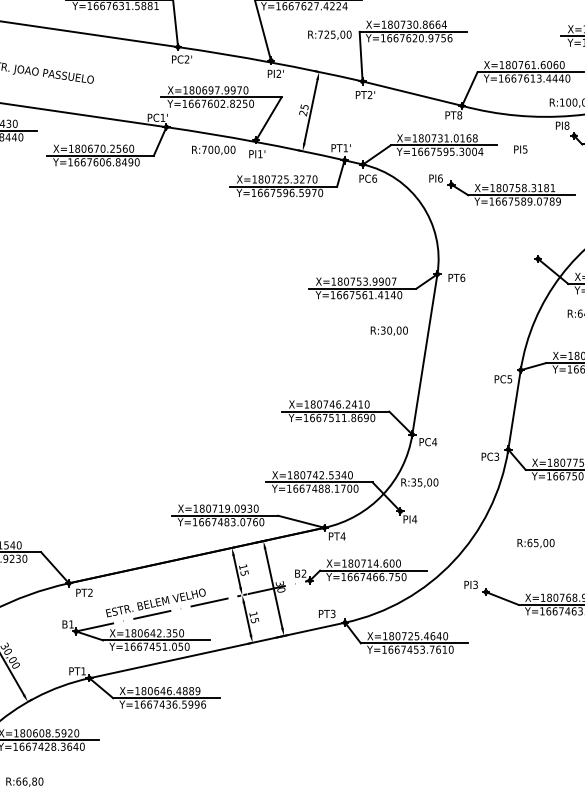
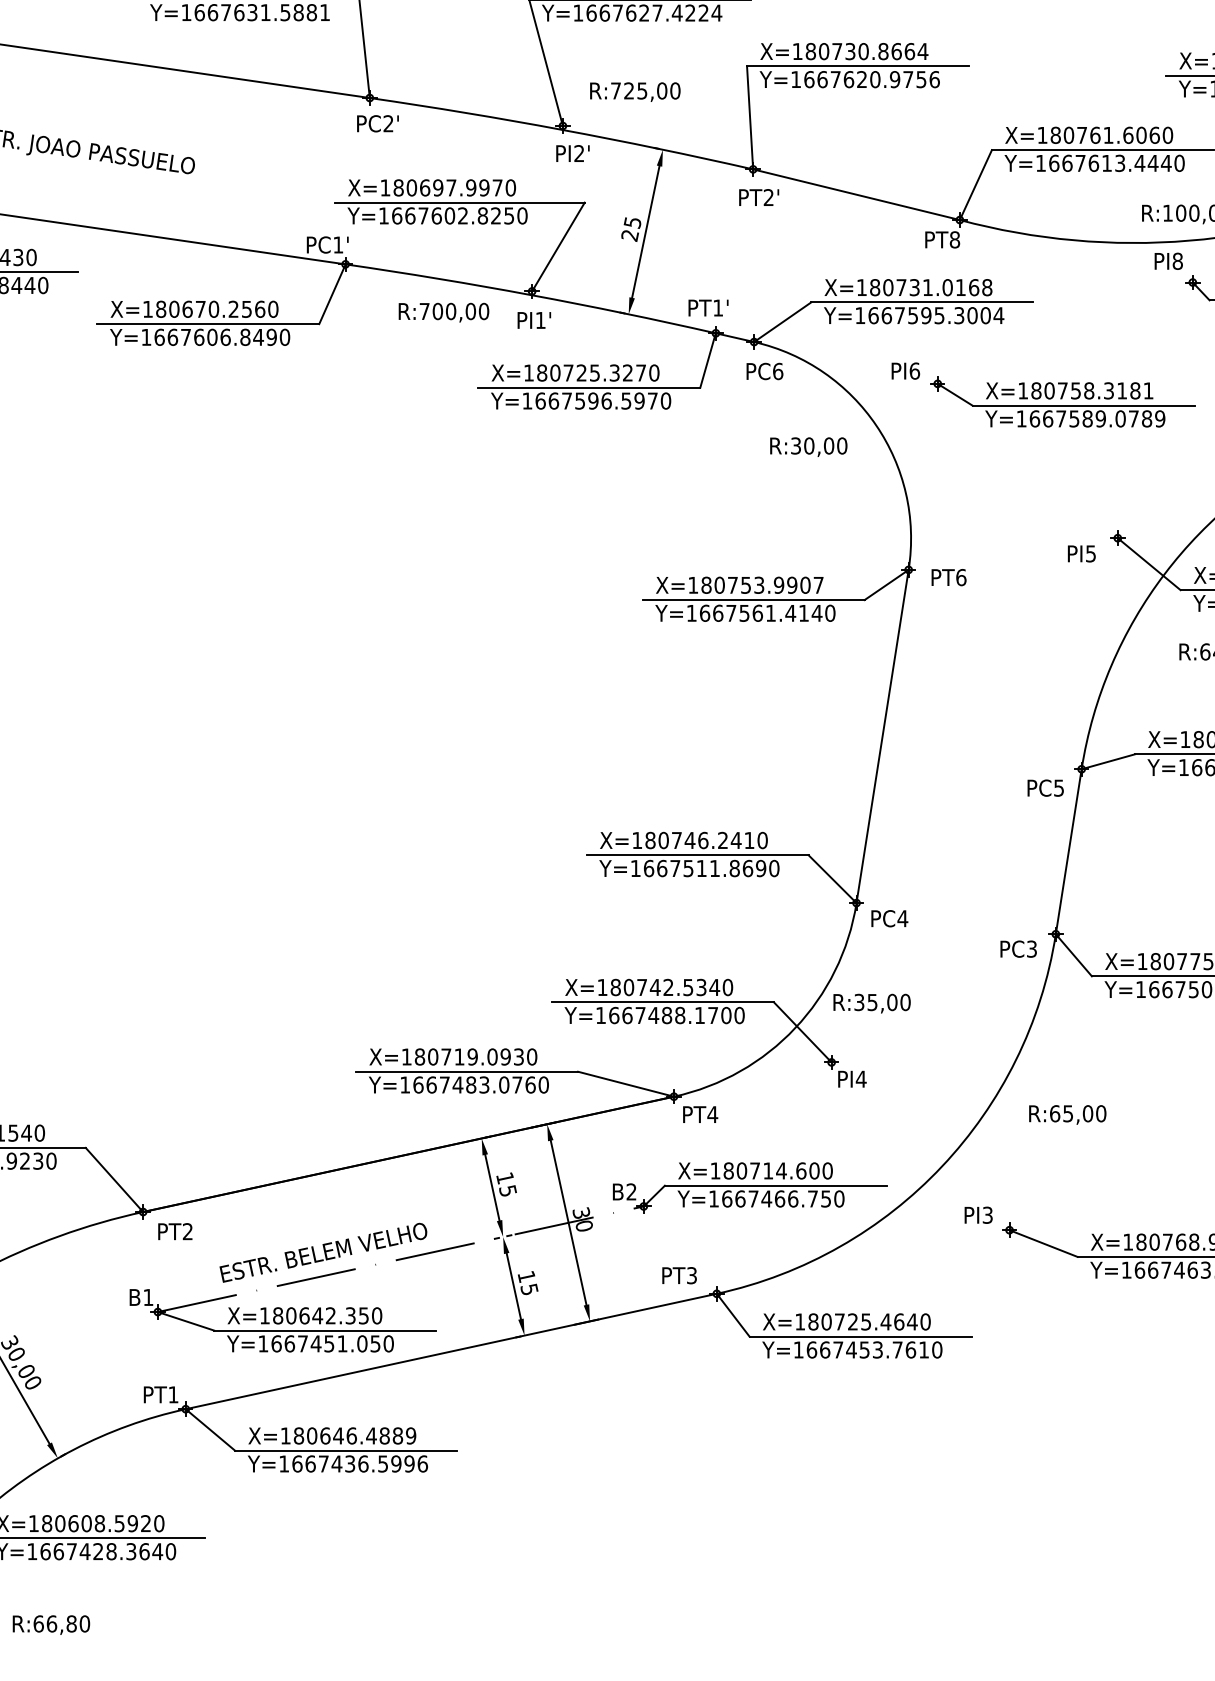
text: (329, 34) -> (634, 90), moved
text: (520, 149) -> (1081, 553), moved
text: (388, 330) -> (806, 445), moved
text: (535, 543) -> (1066, 1114), moved

